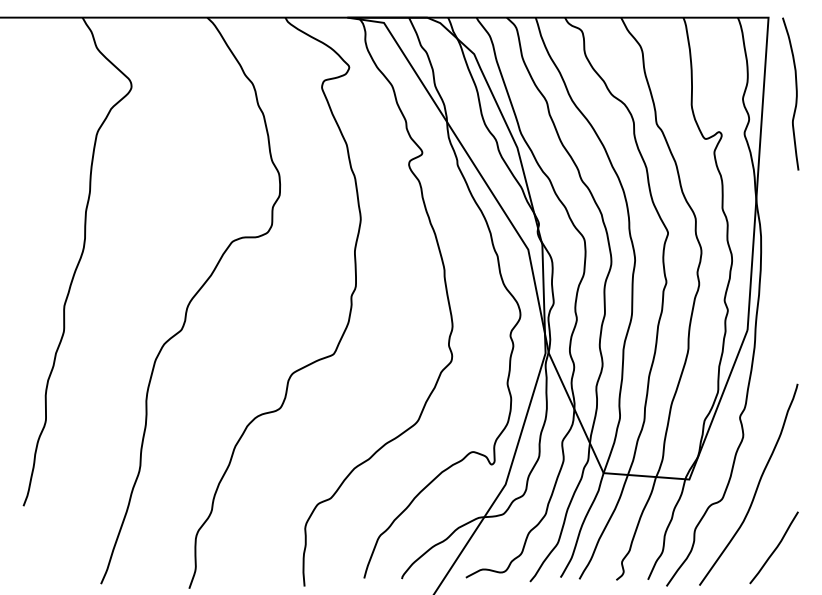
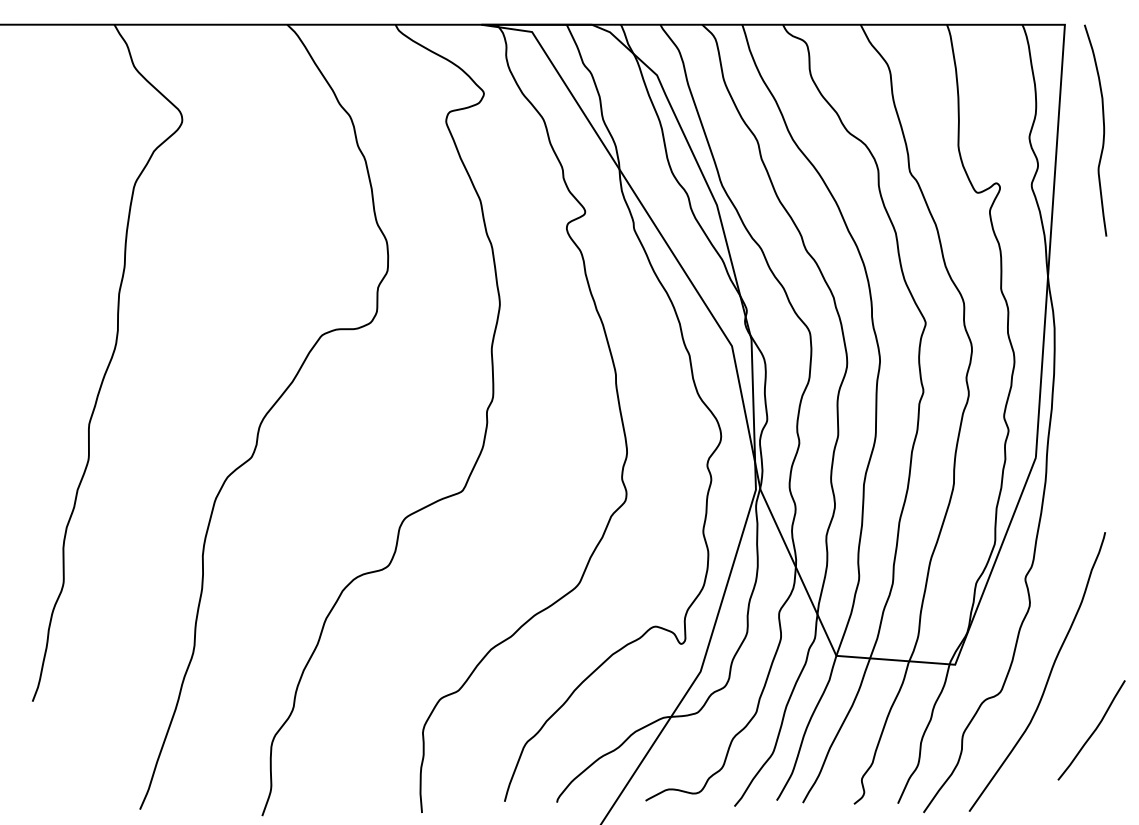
curve: (775, 547) -> (1093, 730), moved

